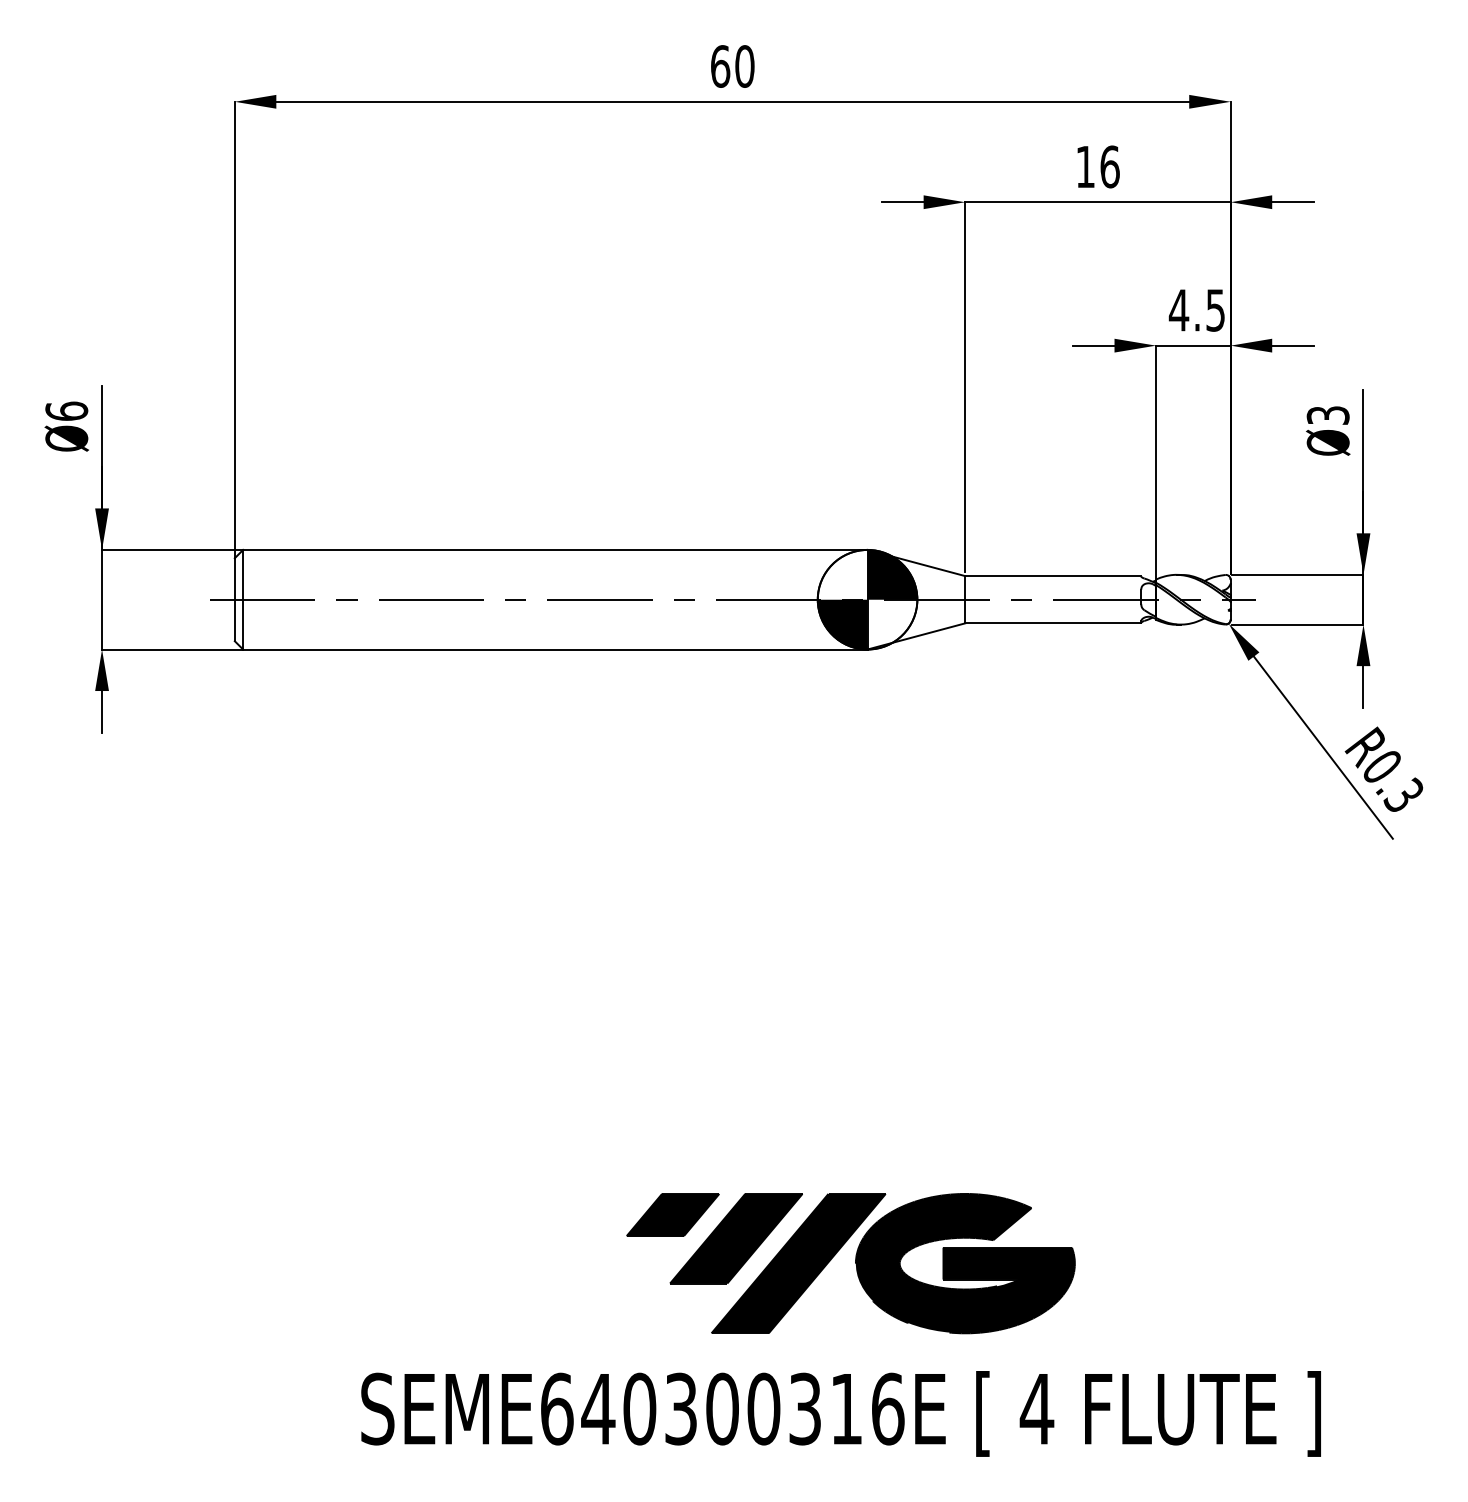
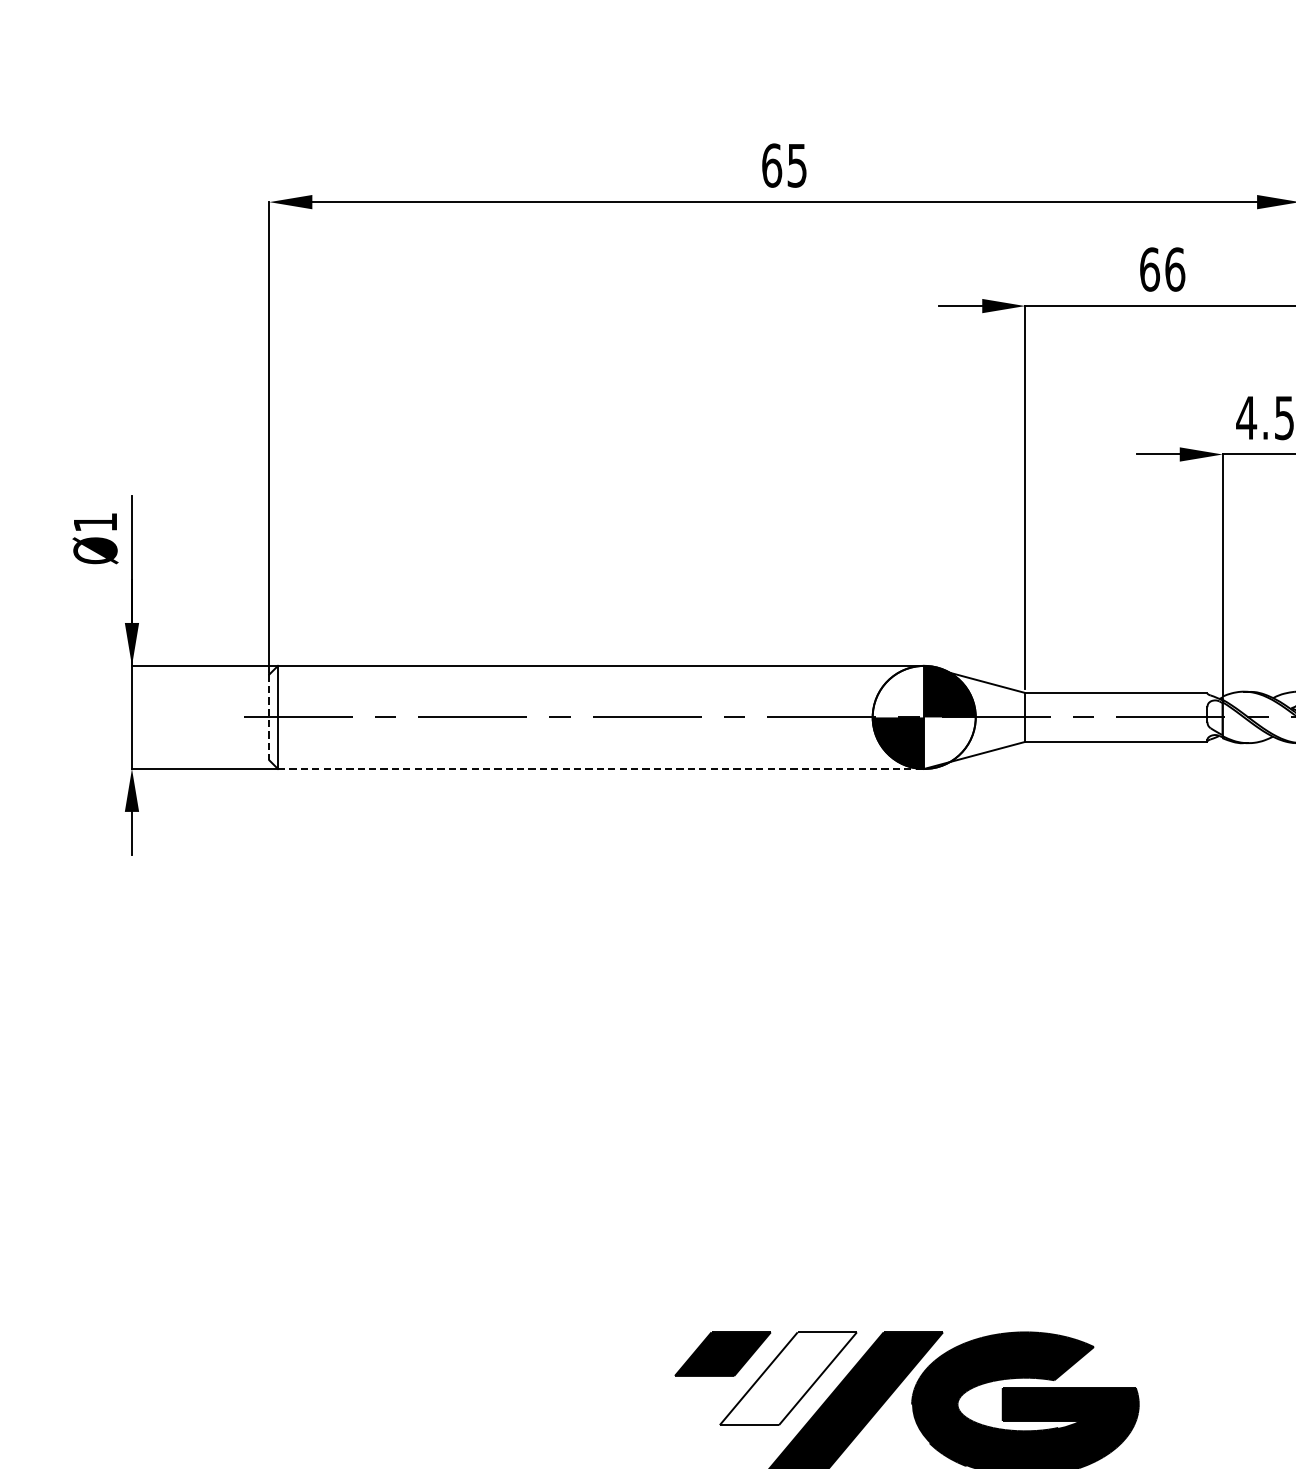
text: (744, 66) -> (796, 165), 60 -> 65
text: (1085, 166) -> (1149, 269), 16 -> 66
text: (66, 410) -> (95, 521), Ø6 -> Ø1
line: (234, 600) -> (269, 718), solid -> dashed
line: (555, 649) -> (601, 768), solid -> dashed
fill: (736, 1238) -> (788, 1378), removed

